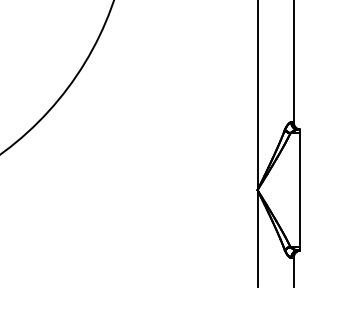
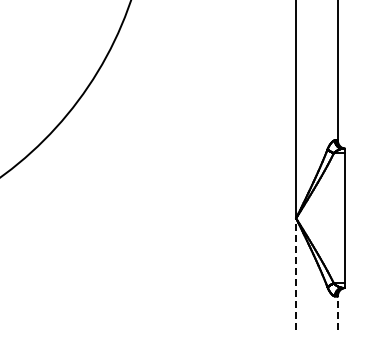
line: (257, 238) -> (296, 274), solid -> dashed
line: (293, 271) -> (337, 312), solid -> dashed

